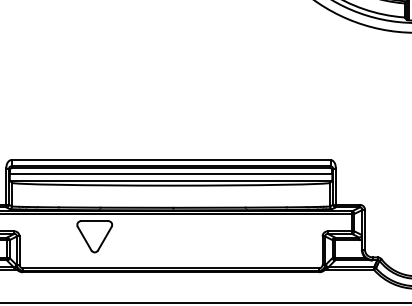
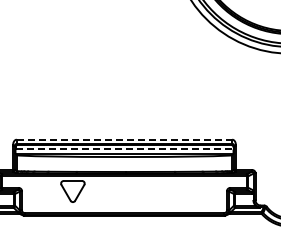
line: (171, 159) -> (124, 139), solid -> dashed
line: (172, 174) -> (125, 149), solid -> dashed

